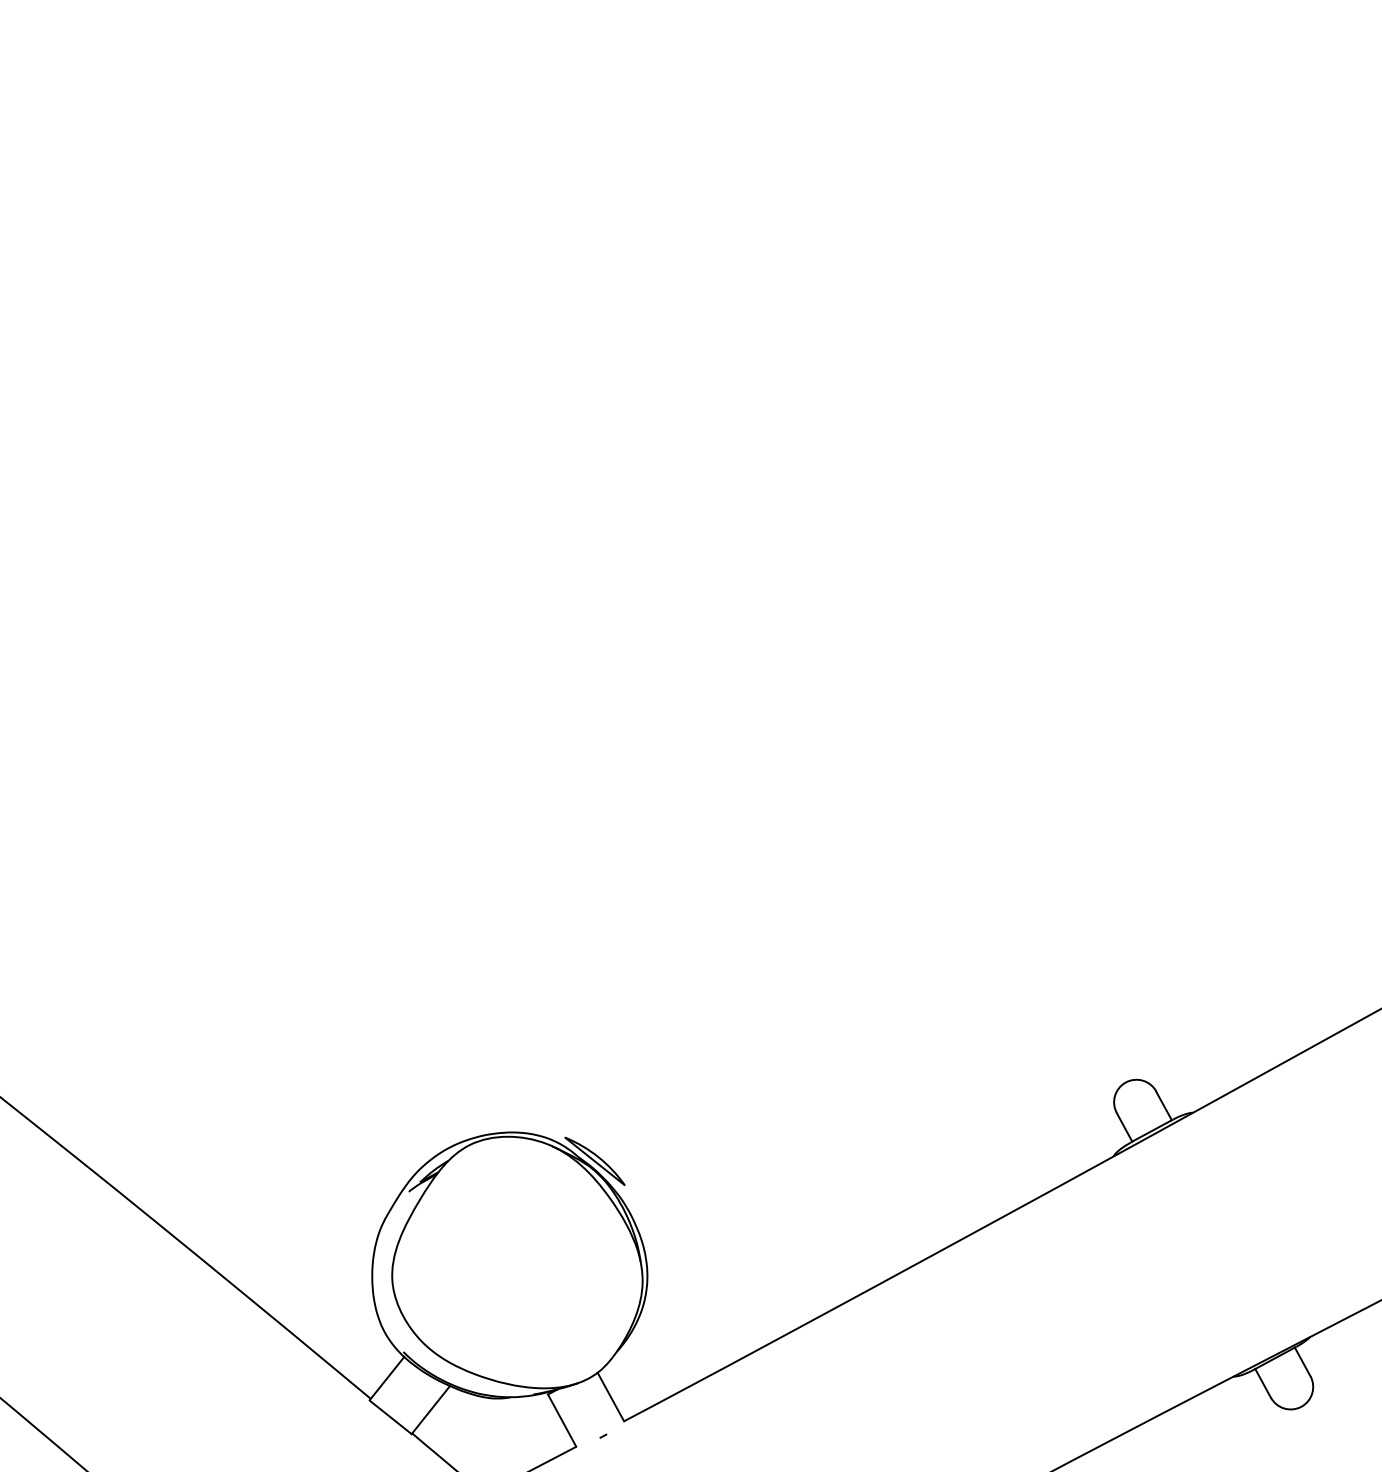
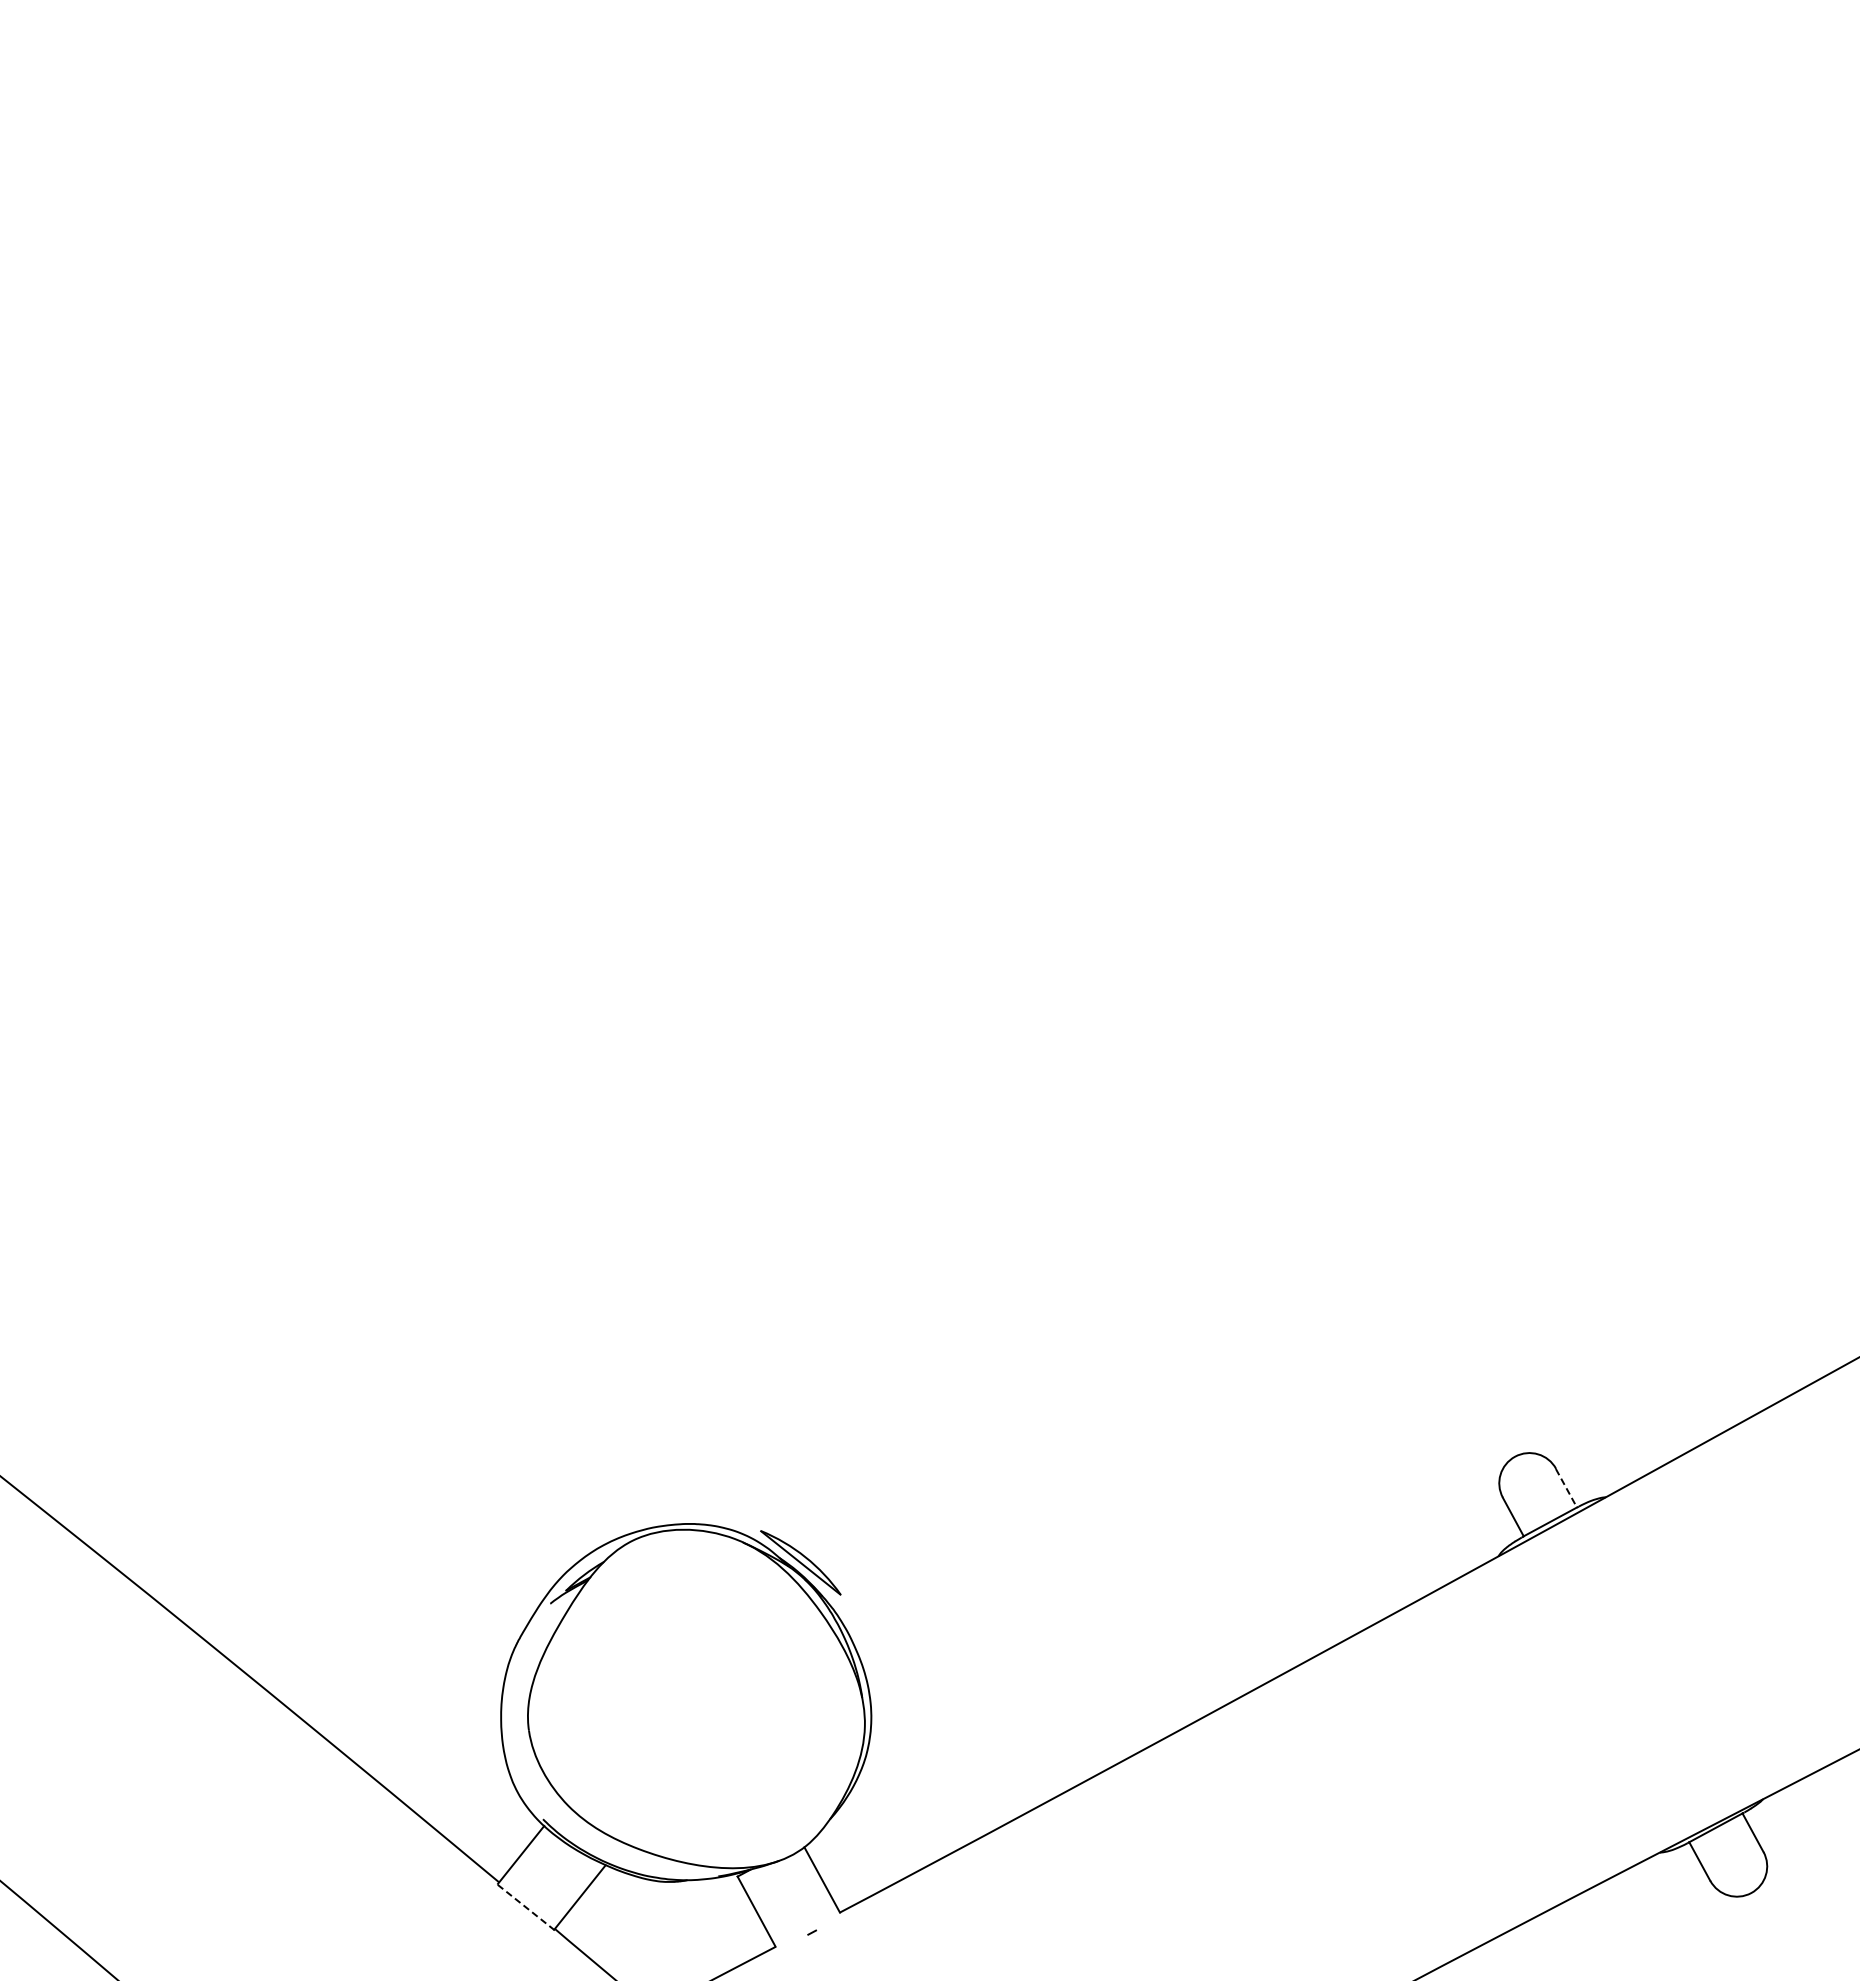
line: (1164, 1106) -> (1566, 1488), solid -> dashed
line: (391, 1417) -> (526, 1907), solid -> dashed

